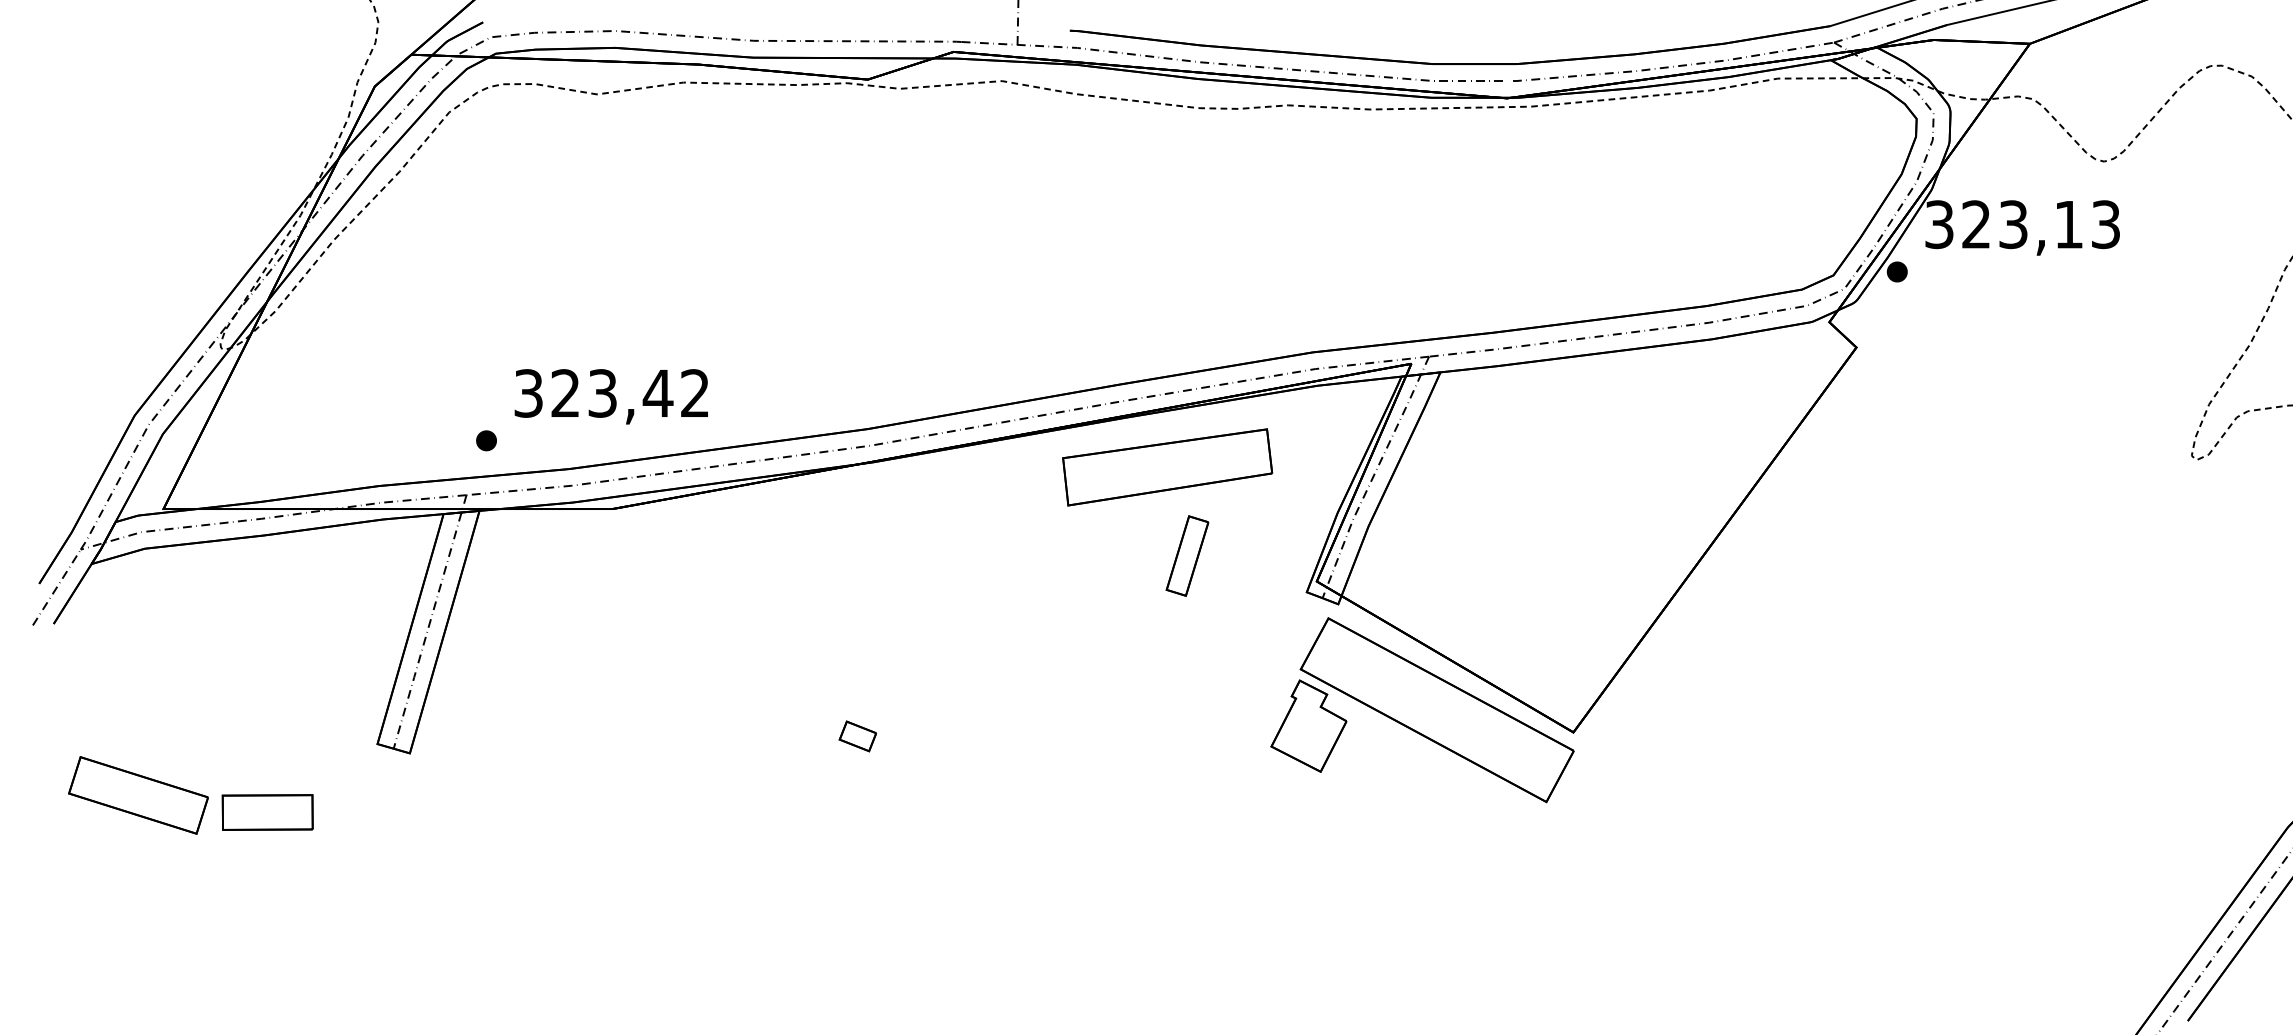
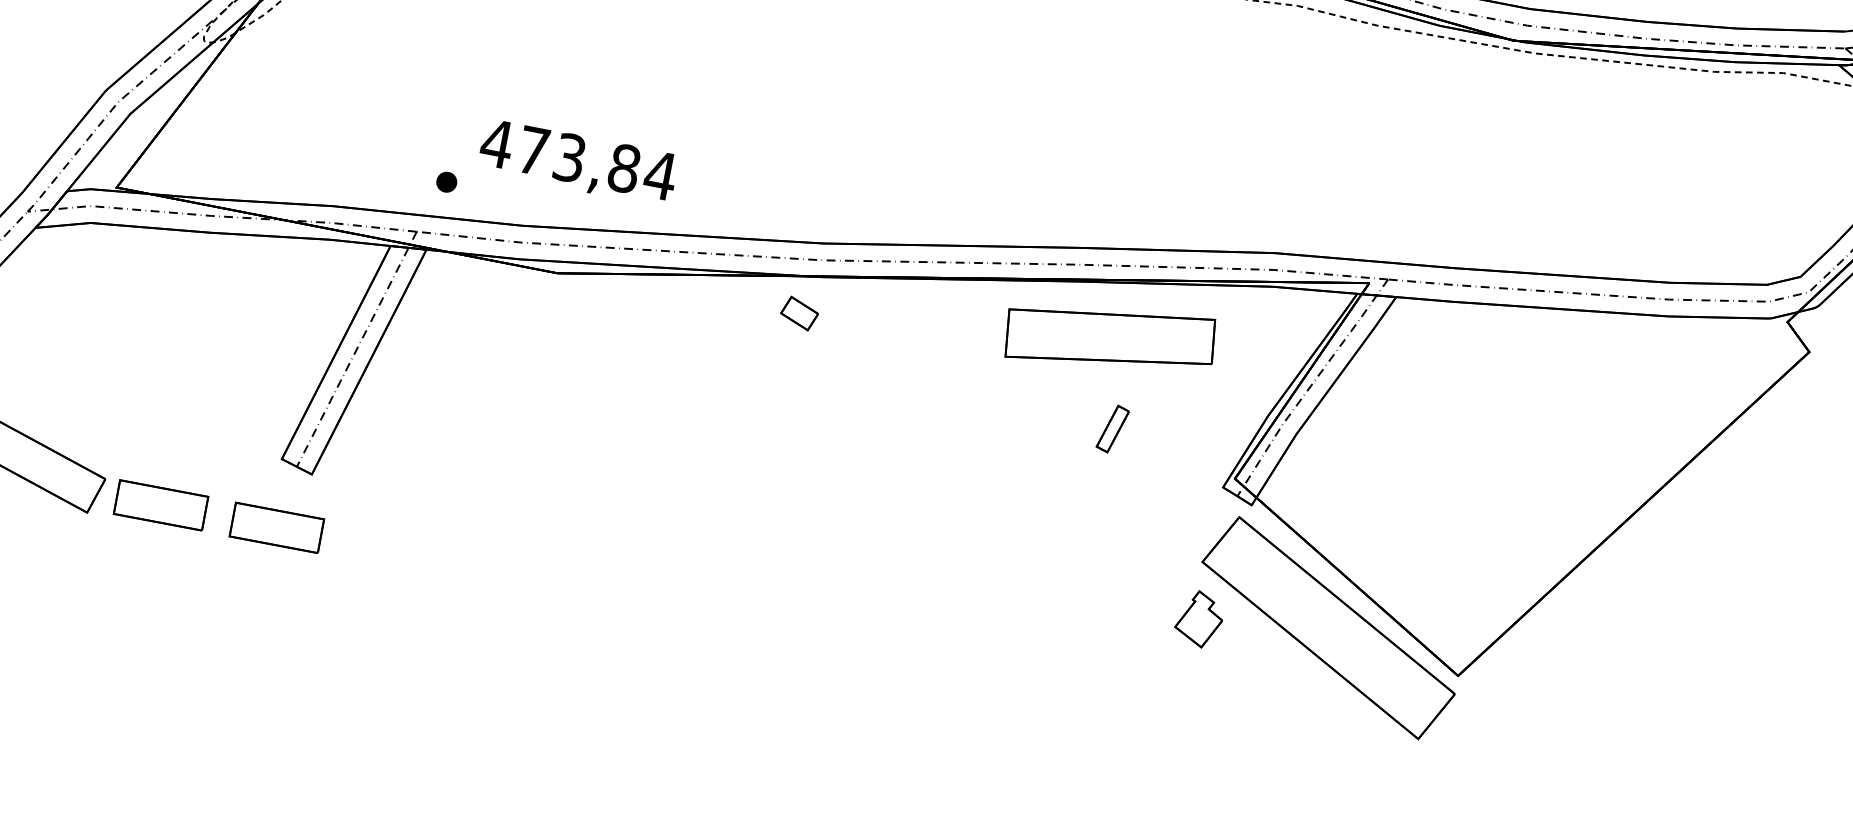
text: (611, 393) -> (578, 159), 323,42 -> 473,84
part: (1187, 555) -> (1112, 428), size x0.6
part: (1308, 725) -> (1199, 618), size x0.6
part: (857, 736) -> (799, 313), moved
part: (385, 812) -> (276, 527), added

